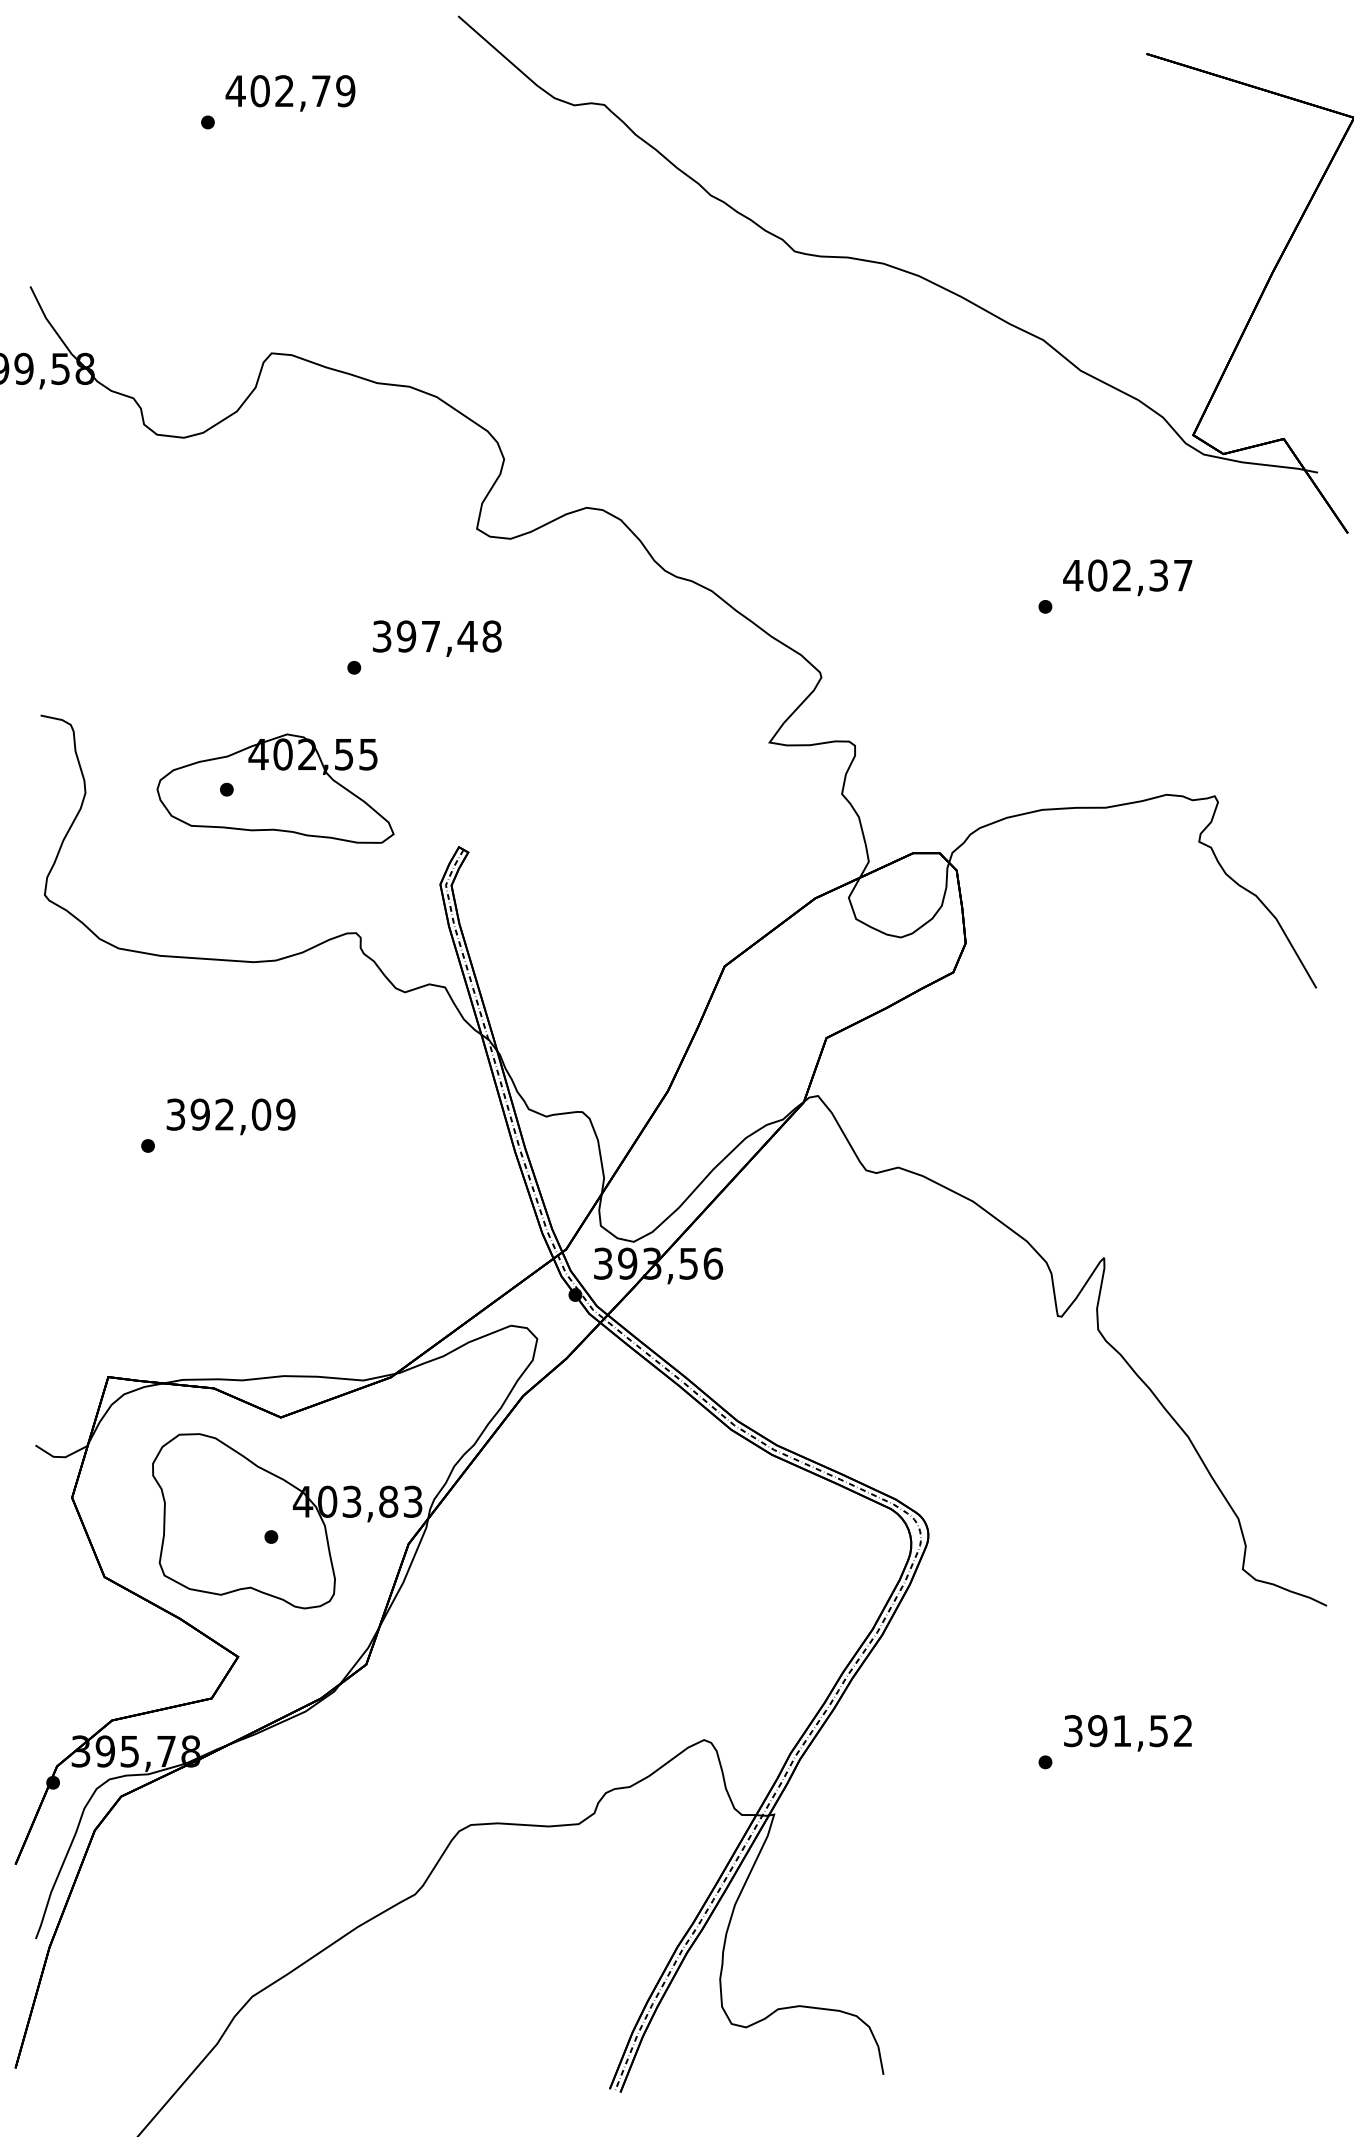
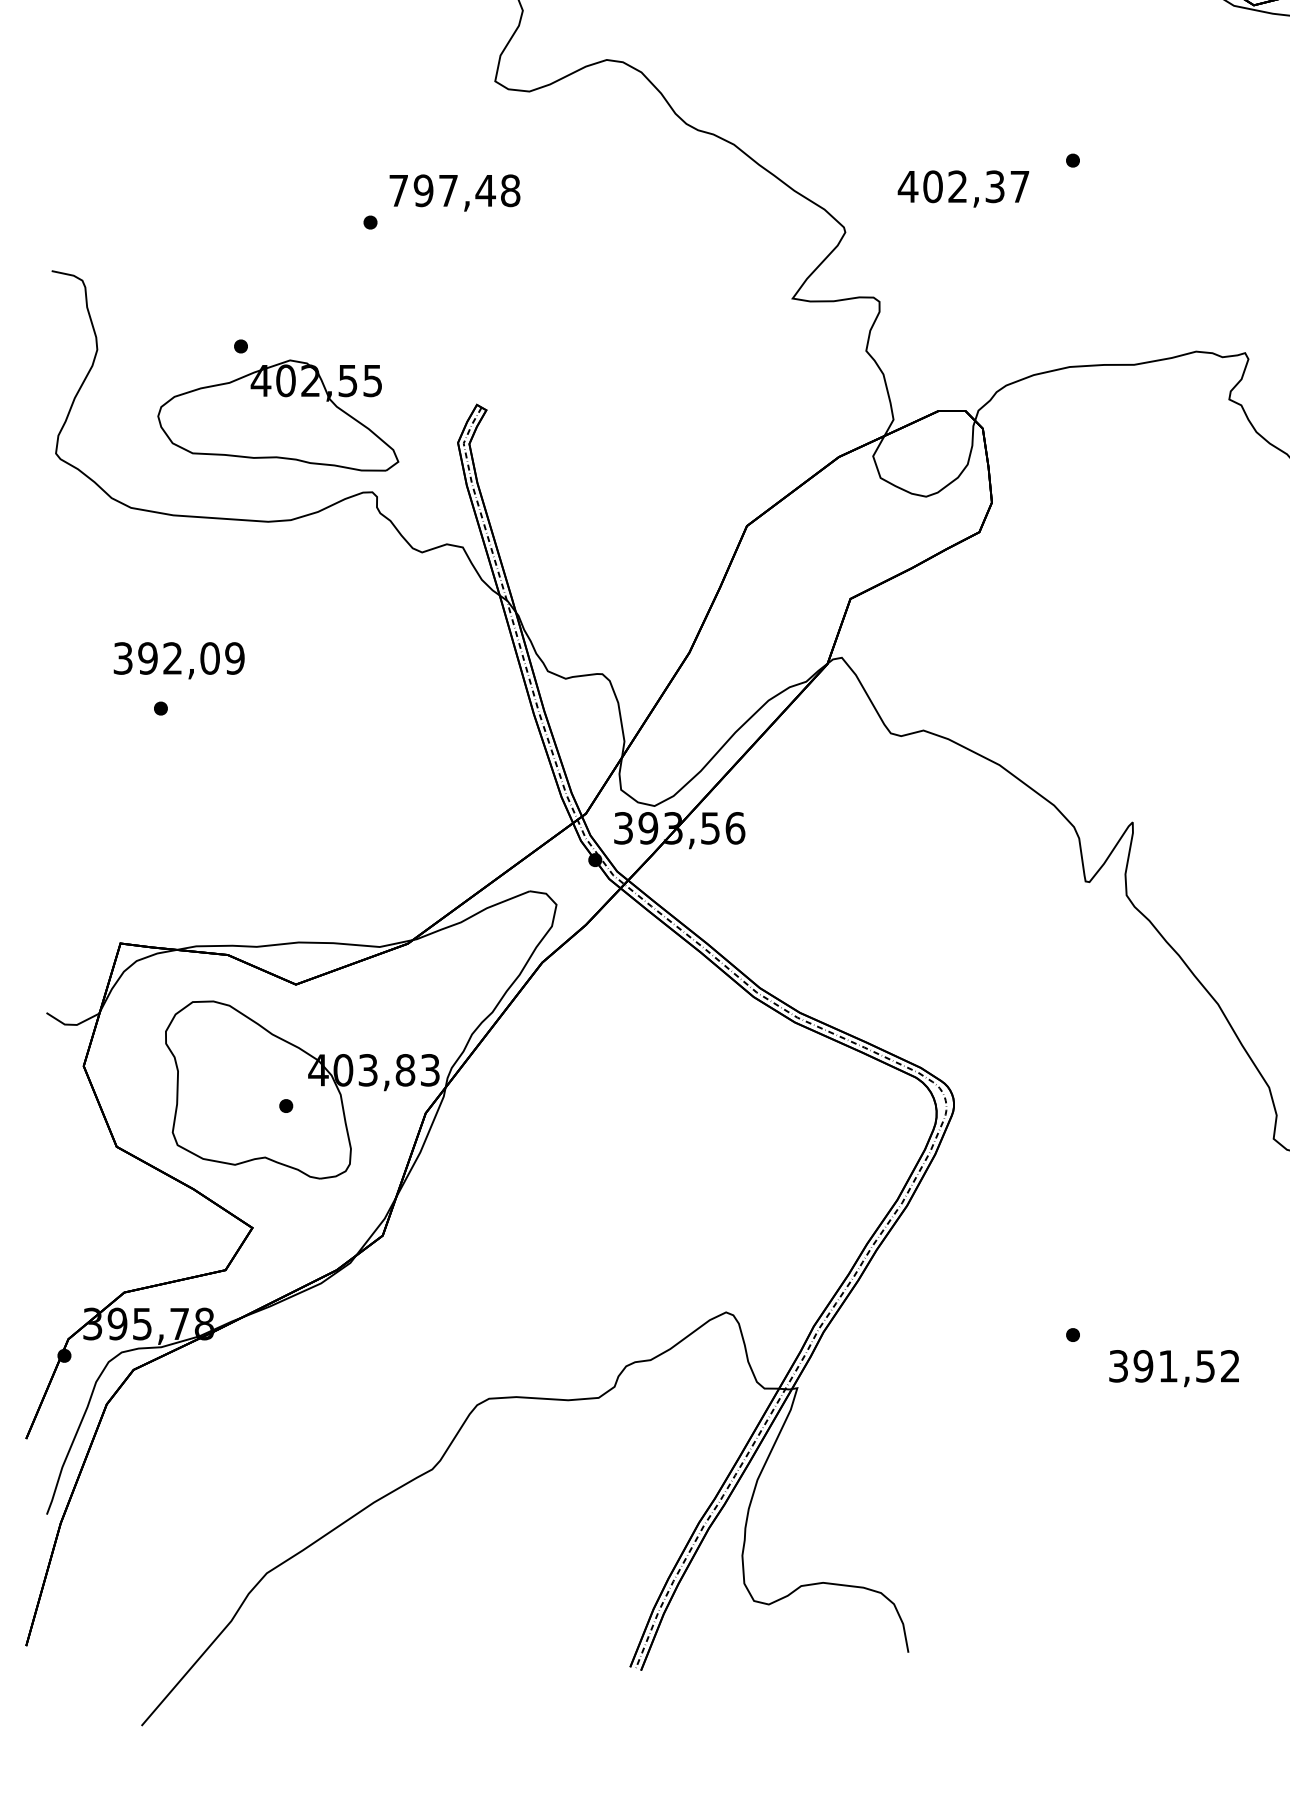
text: (1127, 577) -> (963, 188), moved
text: (382, 636) -> (399, 190), 397,48 -> 797,48
part: (275, 788) -> (278, 415), moved
text: (230, 1116) -> (178, 660), moved
text: (1127, 1733) -> (1173, 1368), moved

